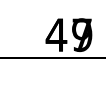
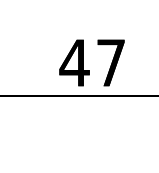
text: (81, 35) -> (110, 63), 49 -> 47

